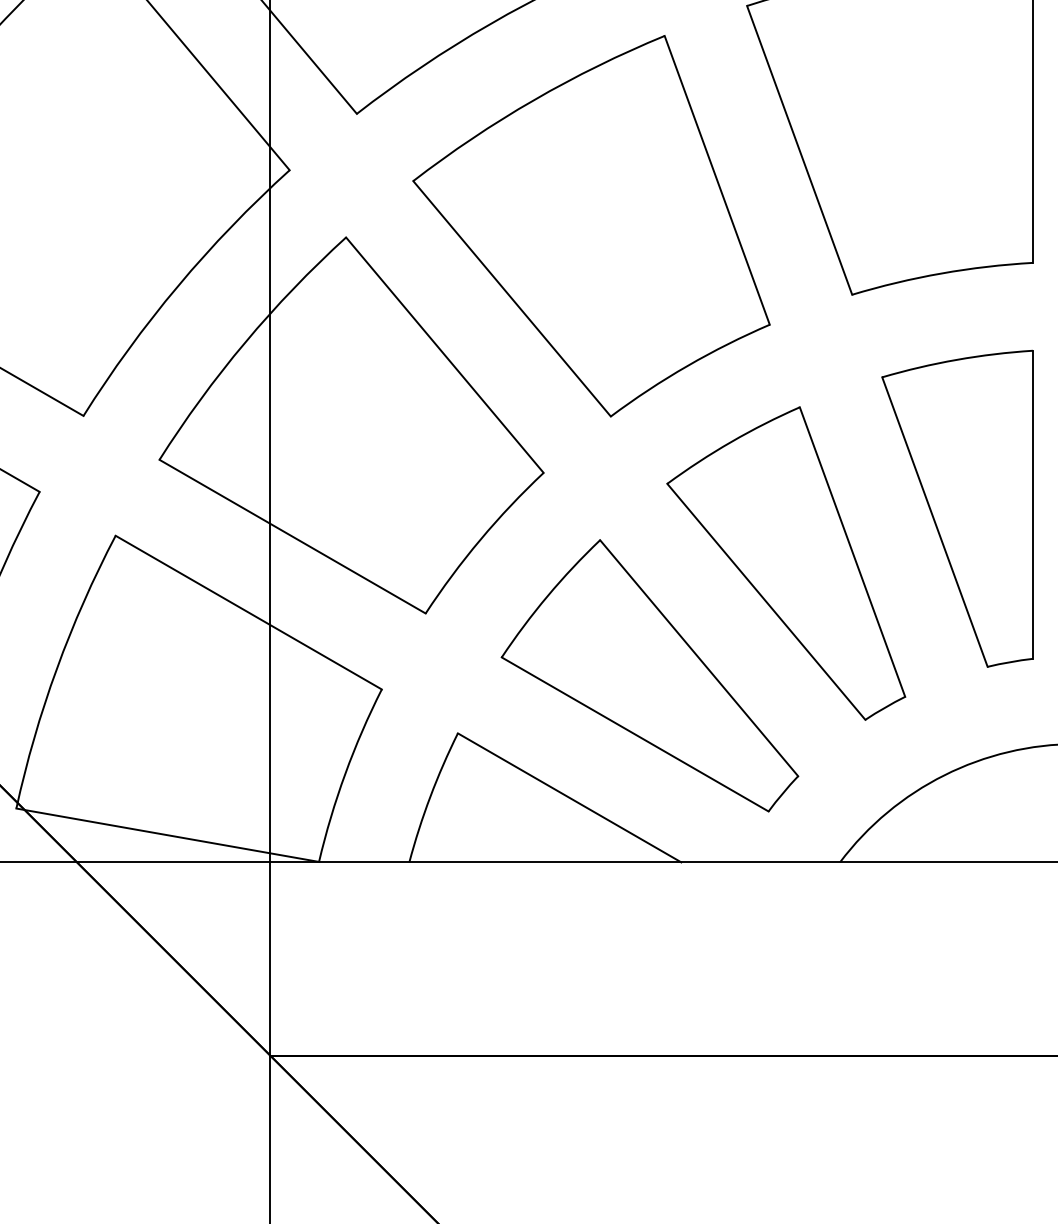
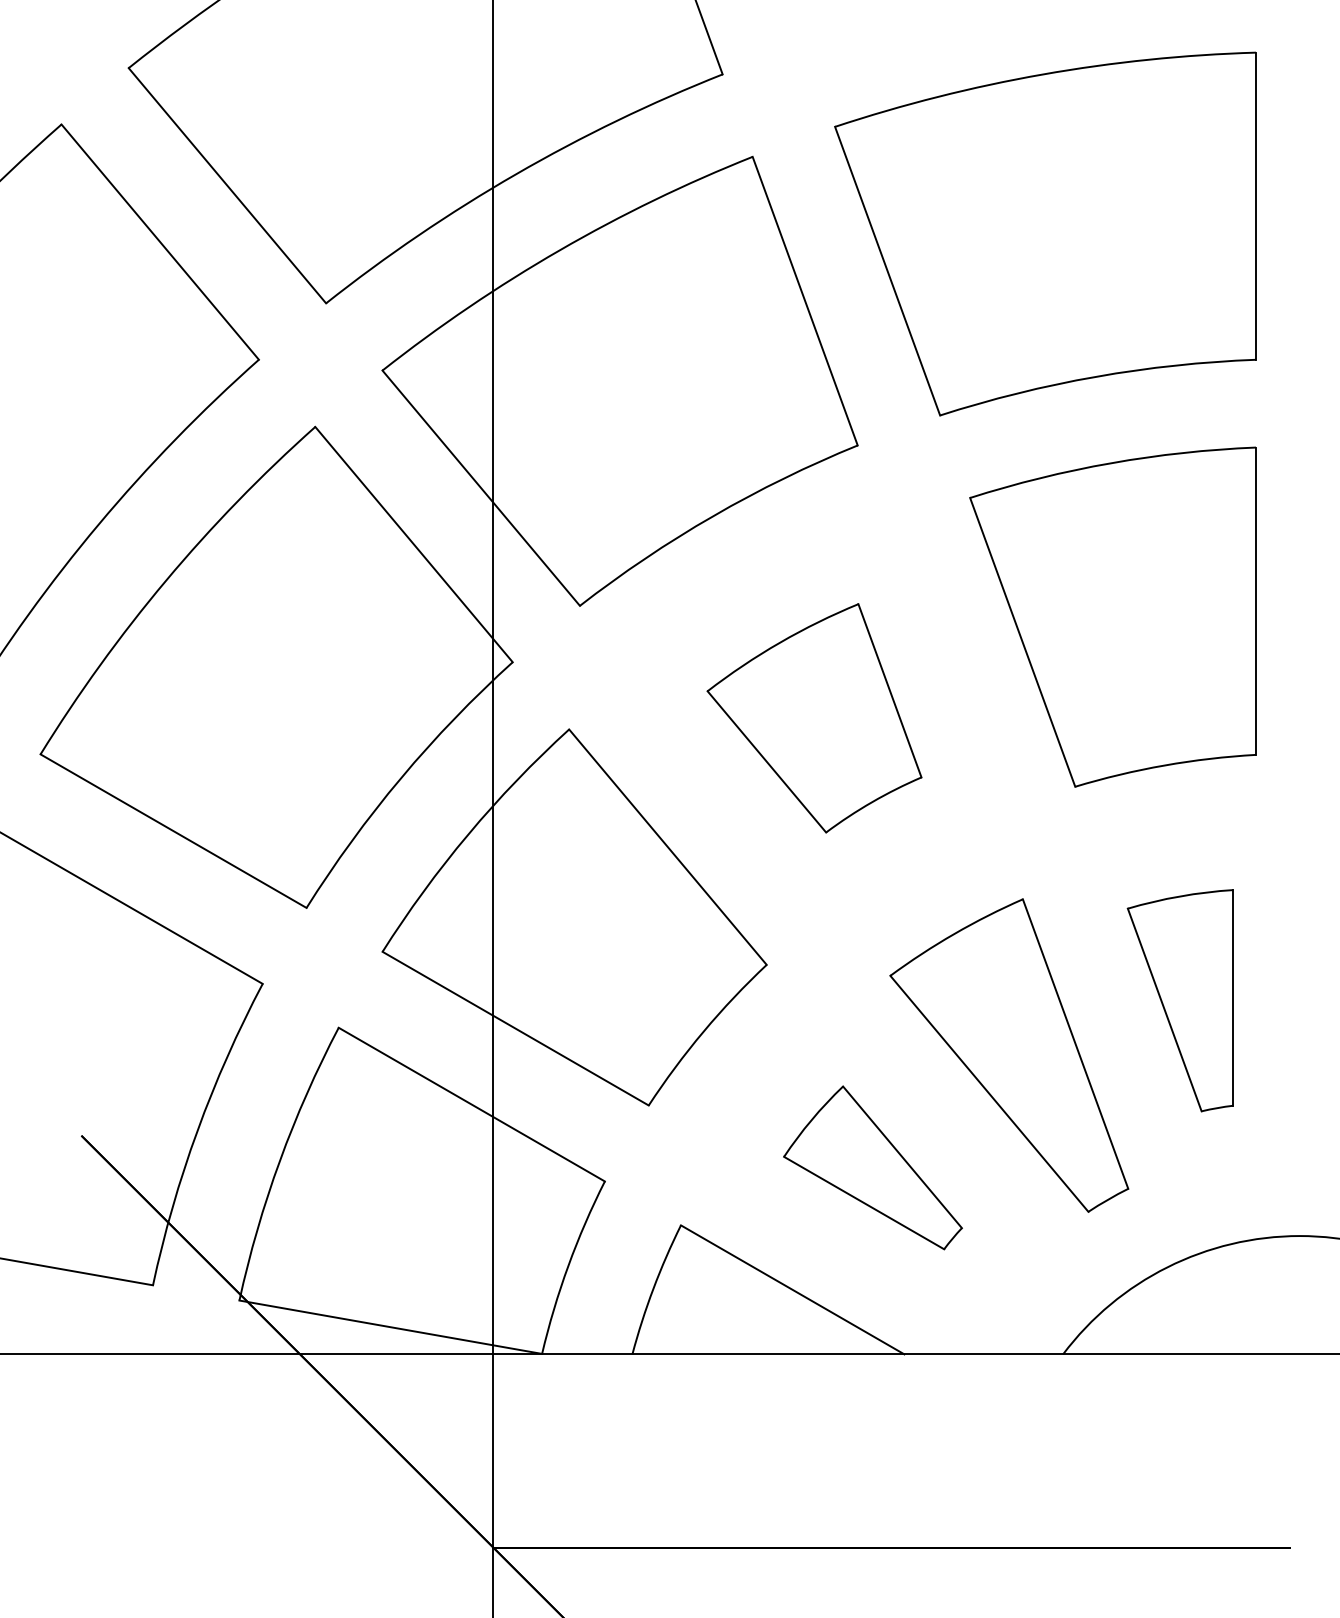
part: (591, 226) -> (814, 718), size x0.6
part: (957, 508) -> (1180, 1000), size x0.7
part: (649, 675) -> (872, 1167), size x0.6

